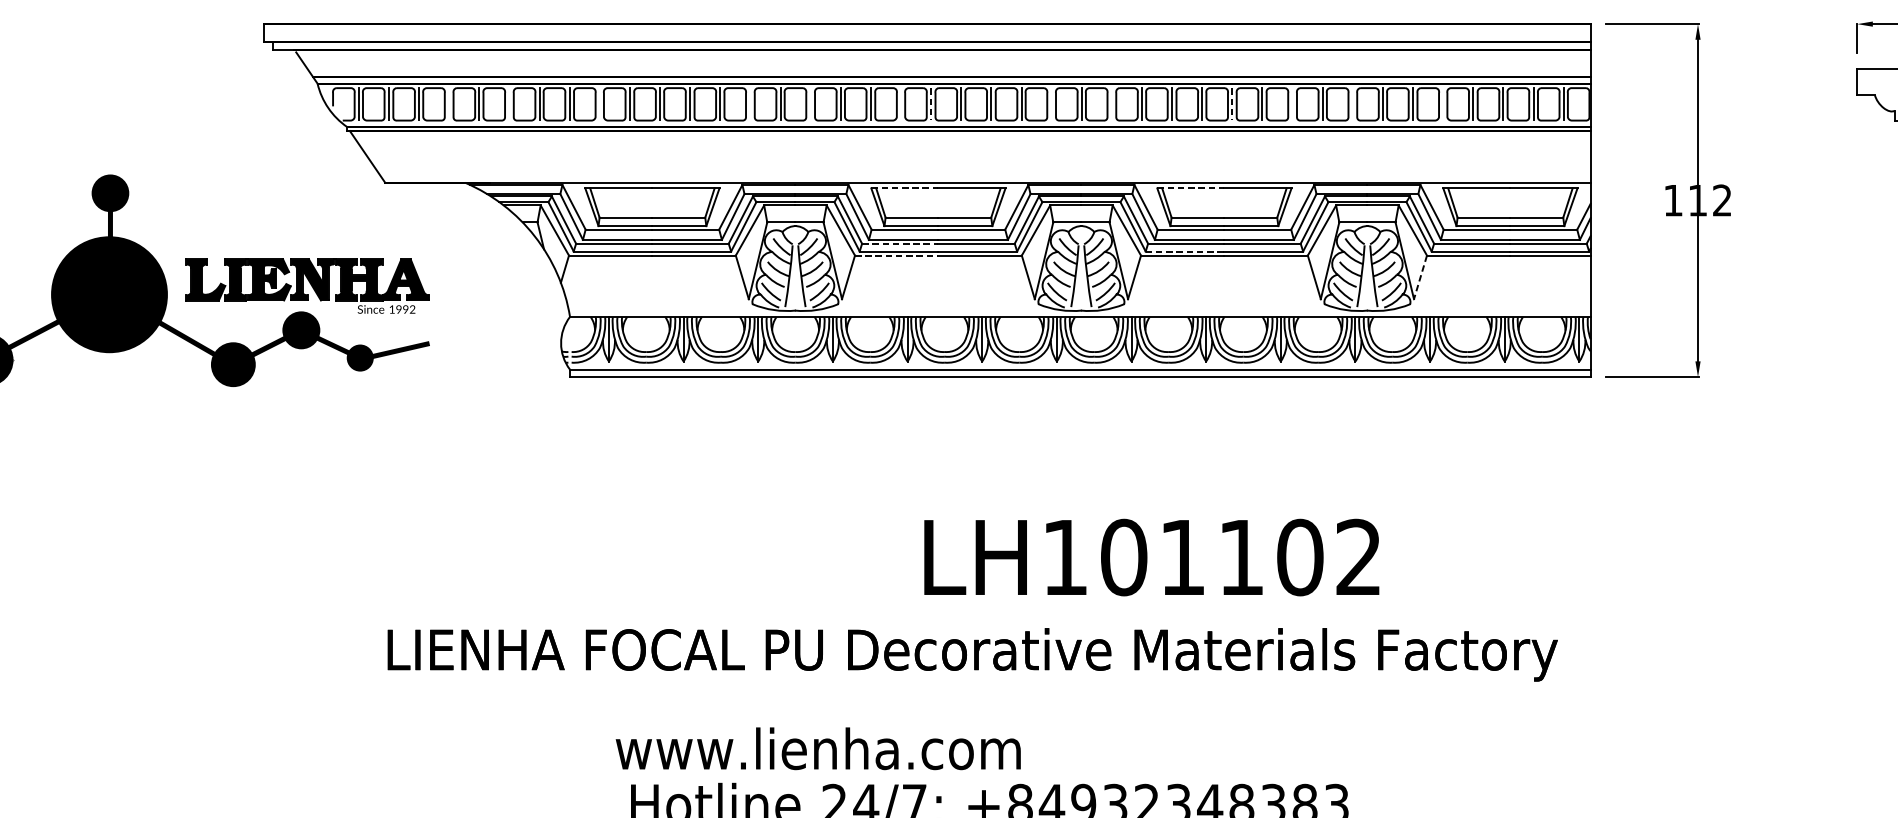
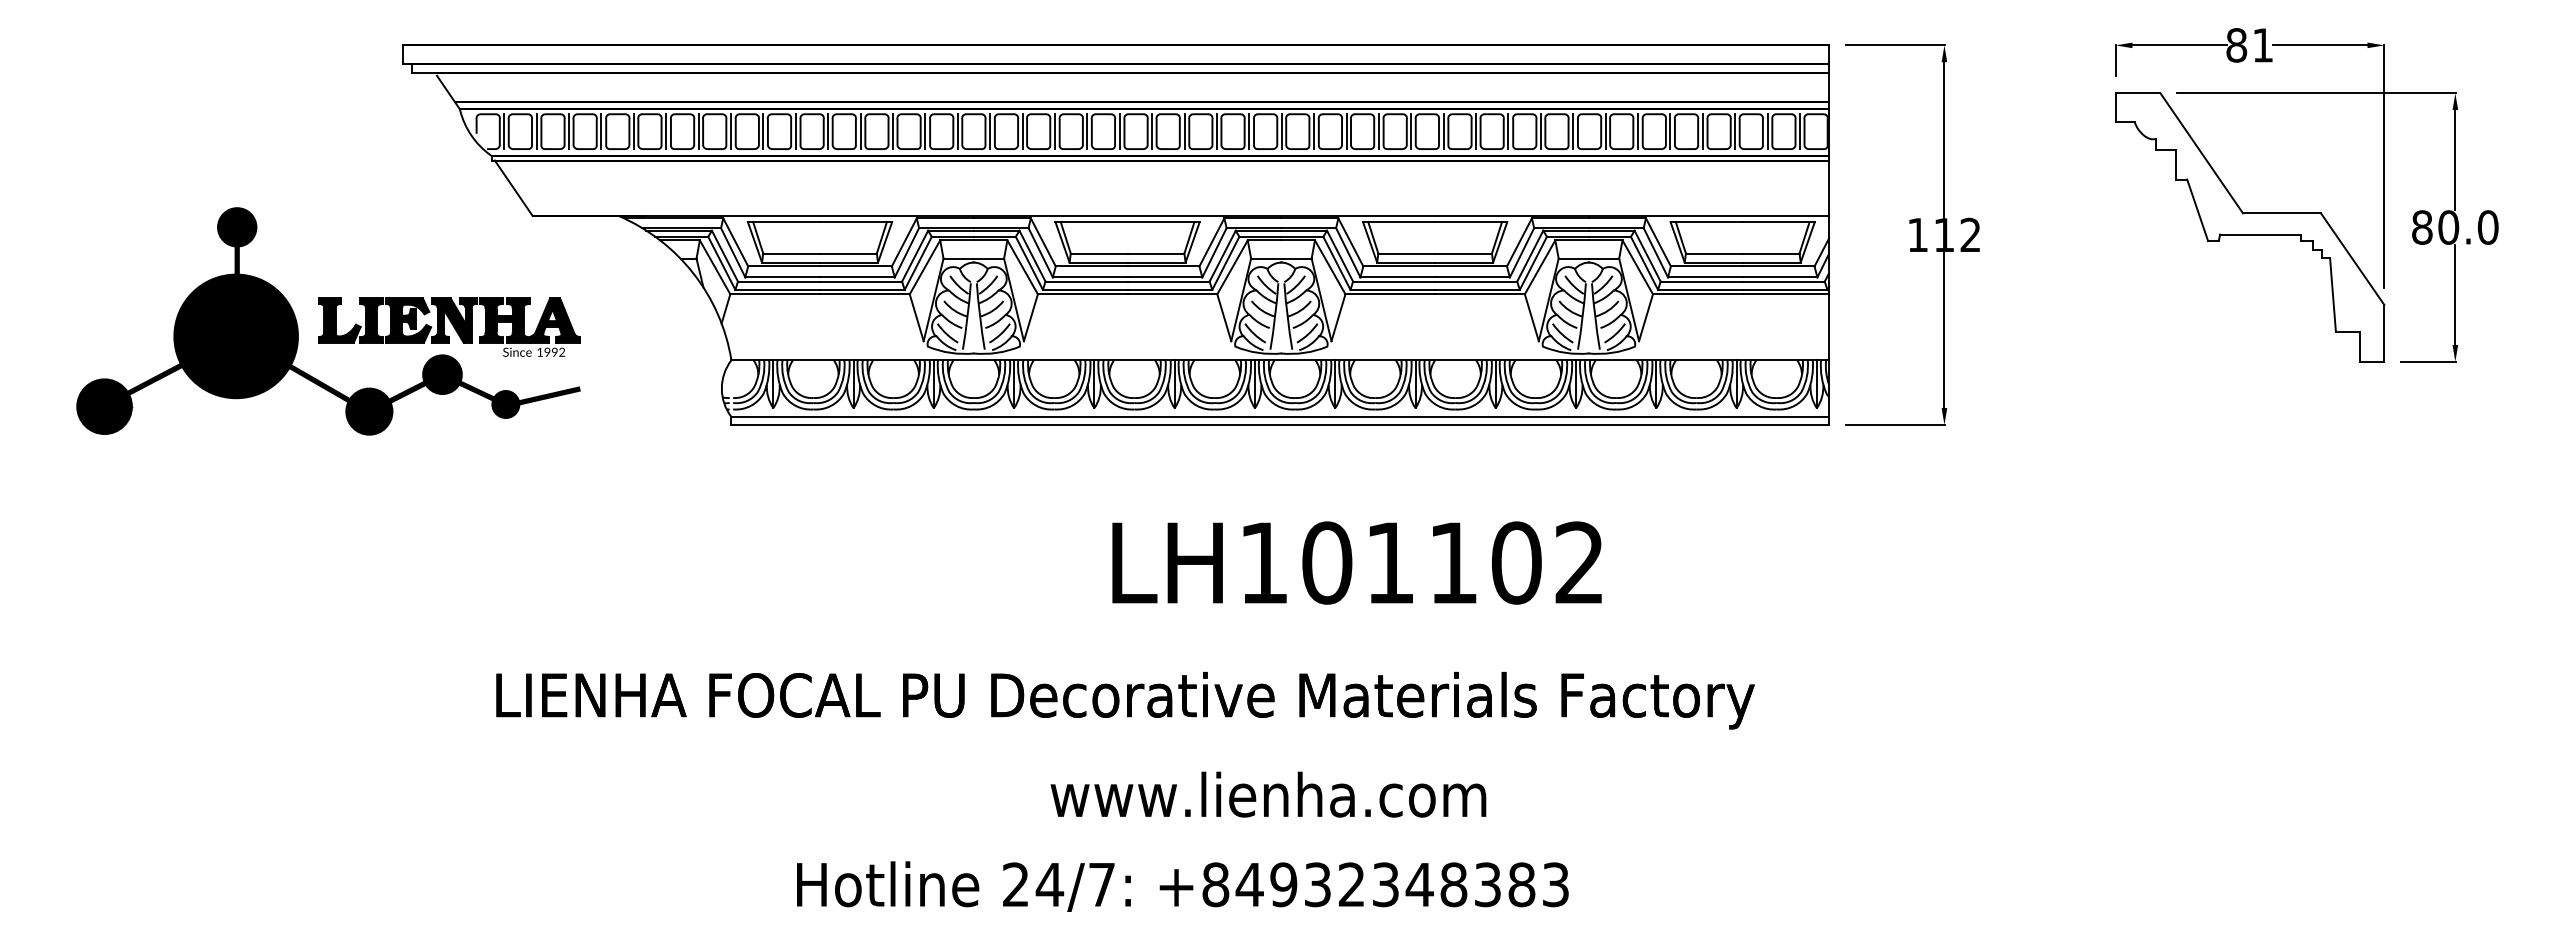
line: (449, 104) -> (601, 131), added
line: (509, 104) -> (666, 131), added
line: (599, 104) -> (763, 131), added
line: (750, 104) -> (925, 131), added
line: (810, 104) -> (990, 131), added
line: (901, 104) -> (1087, 131), added
line: (1051, 104) -> (1249, 131), added
line: (1112, 104) -> (1314, 131), added
line: (1292, 104) -> (1508, 131), added
line: (1353, 104) -> (1573, 131), added
line: (1443, 104) -> (1670, 131), added
line: (930, 105) -> (1119, 132), dashed -> solid
line: (1232, 105) -> (1443, 132), dashed -> solid
line: (905, 188) -> (1092, 222), dashed -> solid
line: (1191, 188) -> (1399, 222), dashed -> solid
line: (901, 243) -> (1087, 281), dashed -> solid
line: (1185, 251) -> (1393, 289), dashed -> solid
line: (896, 255) -> (1082, 294), dashed -> solid
line: (1420, 278) -> (1645, 318), dashed -> solid
text: (1151, 557) -> (1356, 562), moved
text: (972, 654) -> (1125, 700), moved
text: (818, 748) -> (1268, 794), moved

